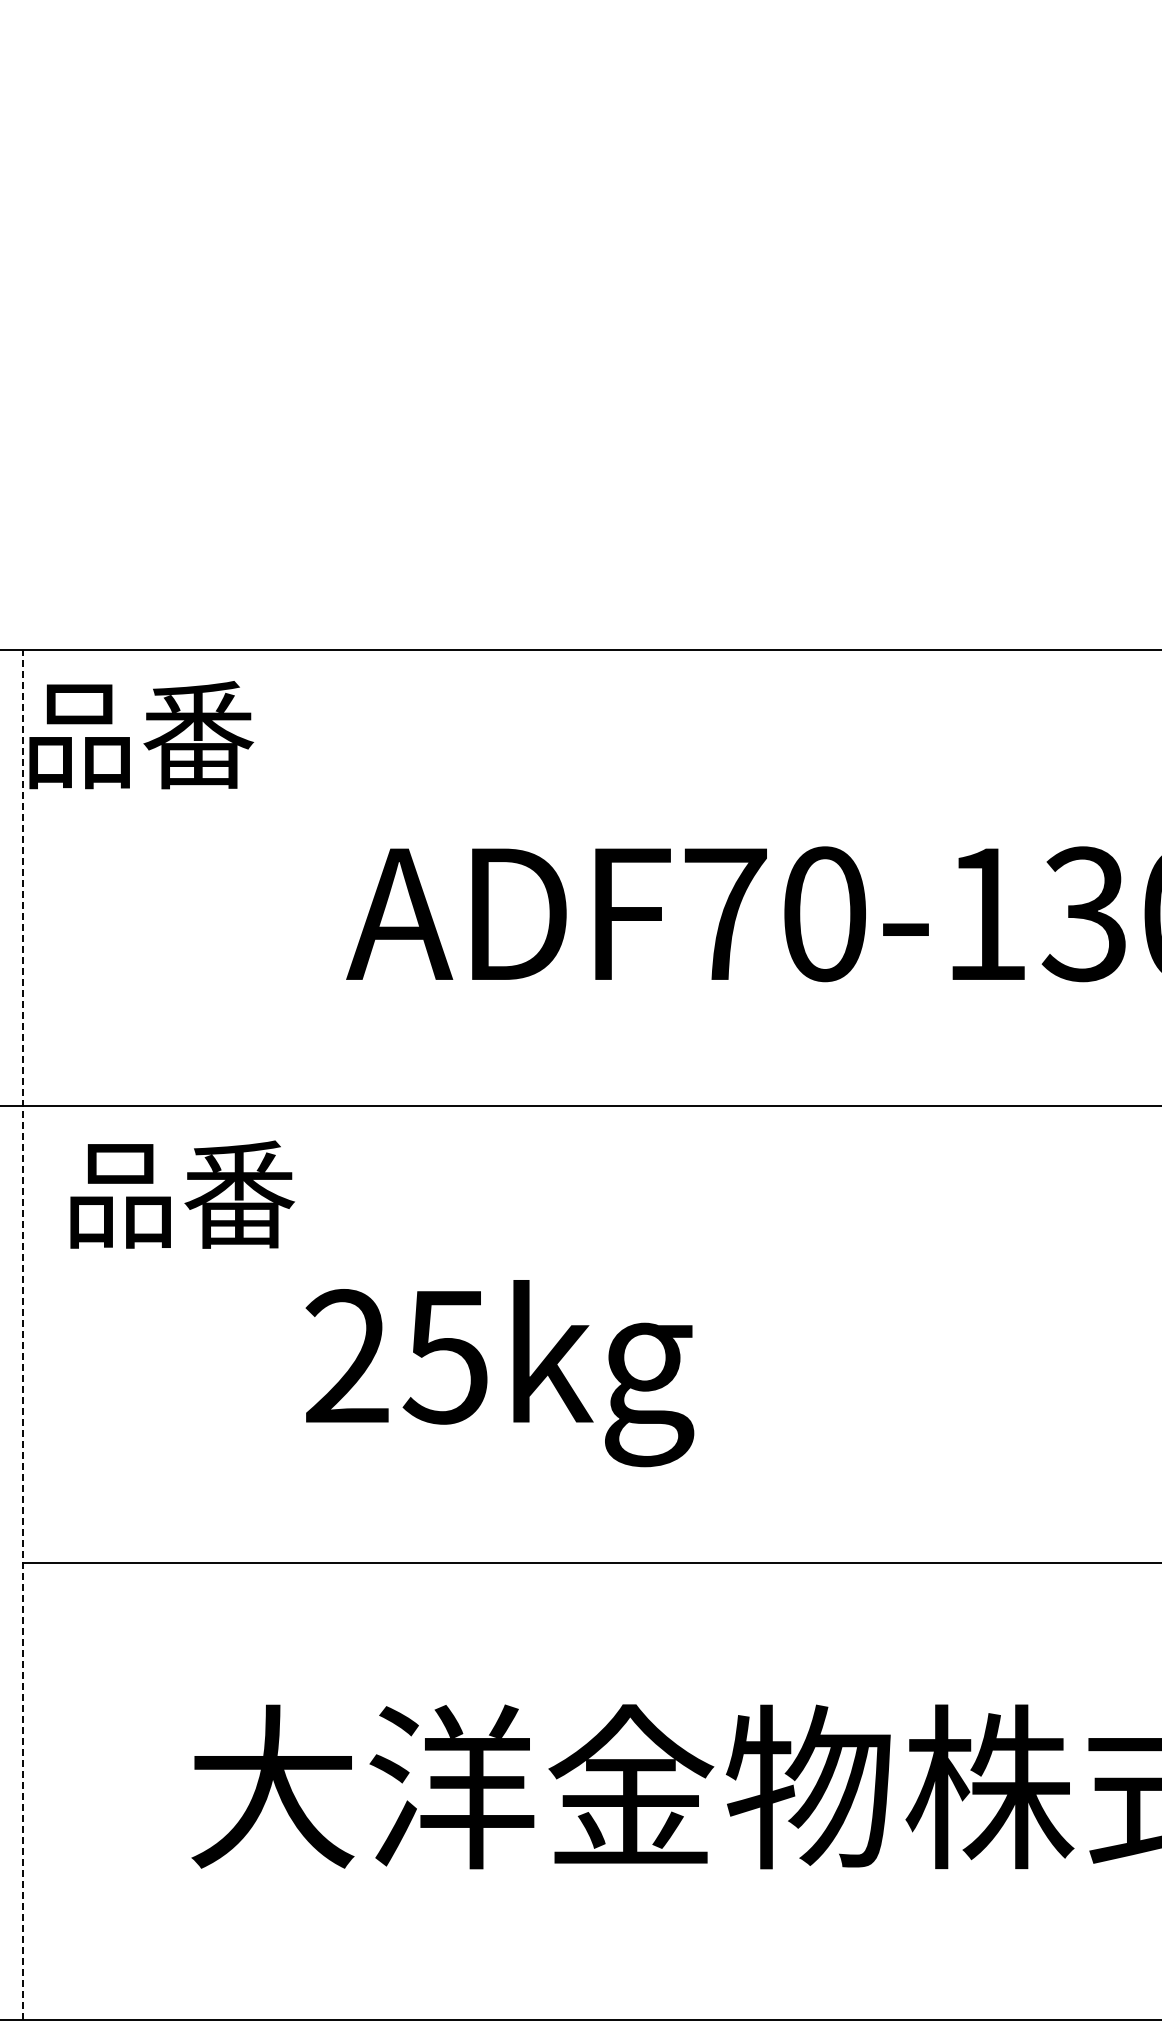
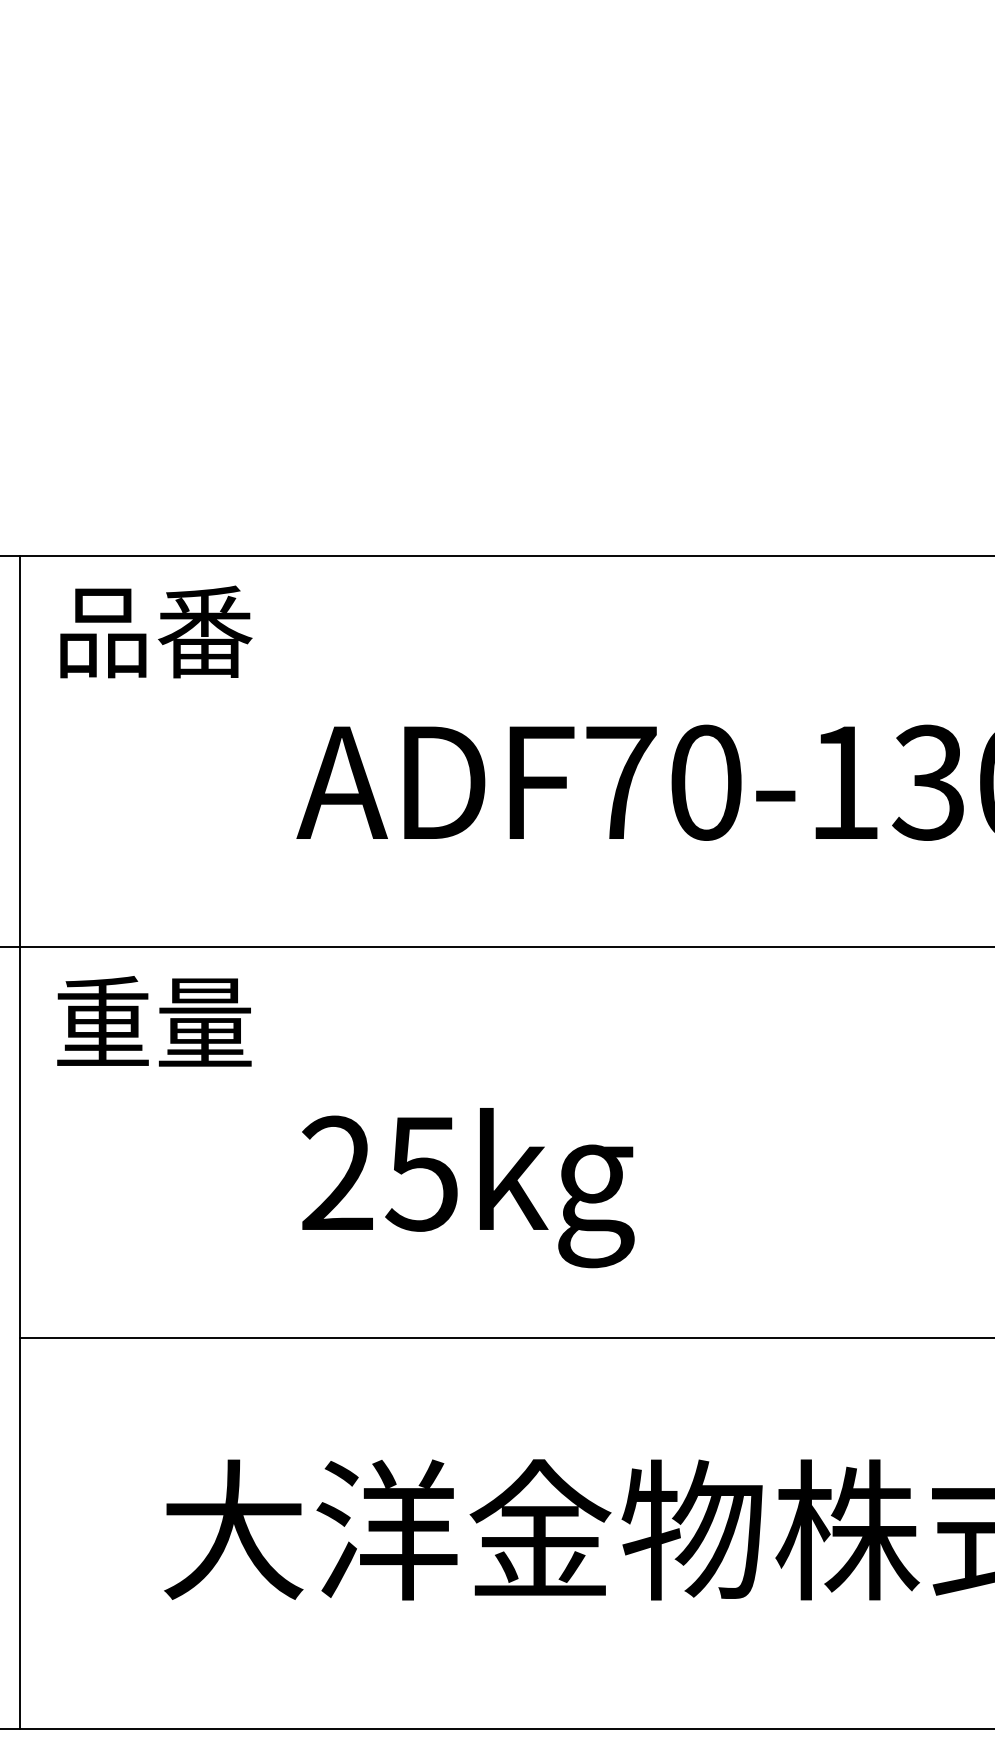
text: (141, 735) -> (156, 632), moved
text: (180, 1193) -> (154, 1021), 品番 -> 重量
line: (22, 1334) -> (19, 1142), dashed -> solid
text: (499, 1373) -> (467, 1188), moved

